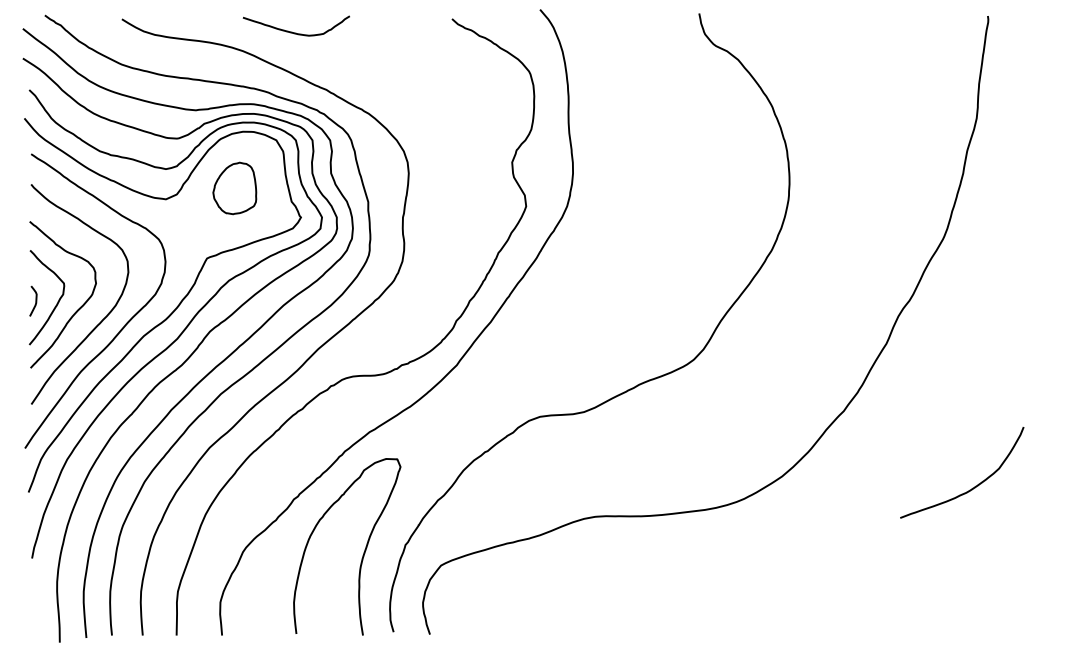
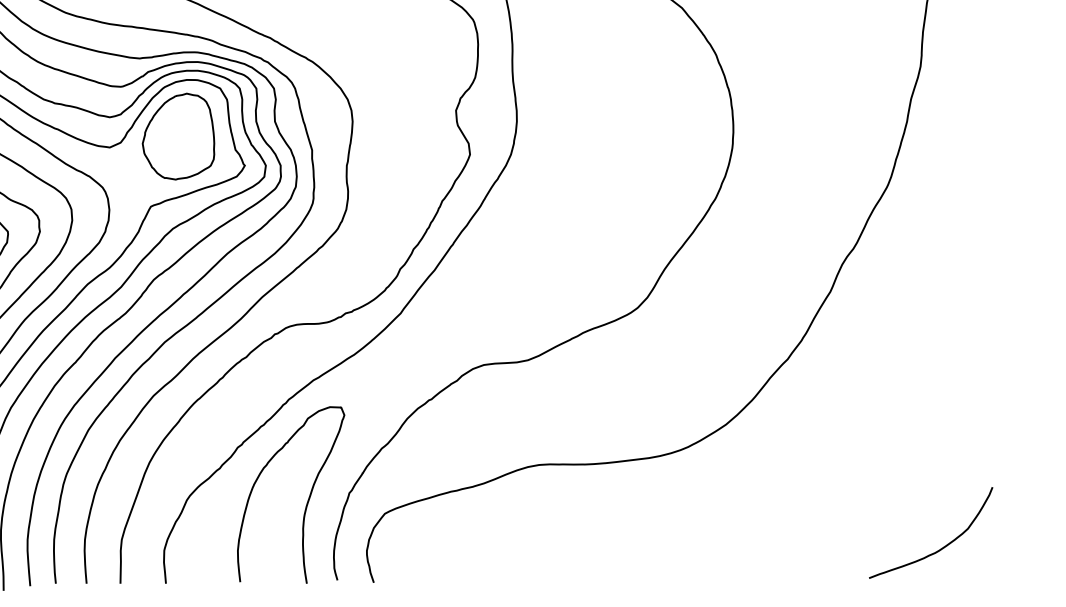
part: (234, 188) -> (178, 136), size x1.67
curve: (972, 487) -> (941, 547), moved

